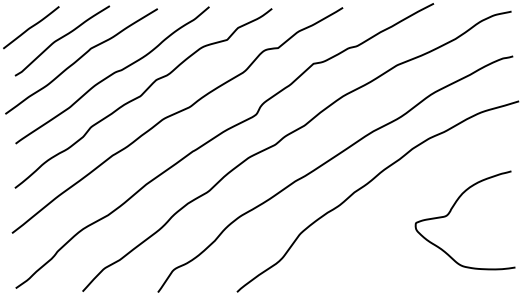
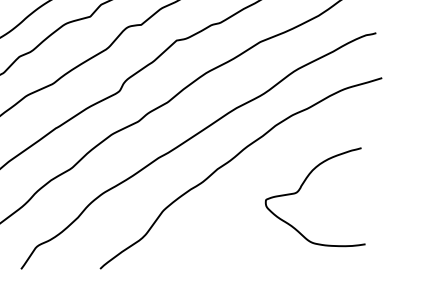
curve: (451, 211) -> (301, 188), moved

